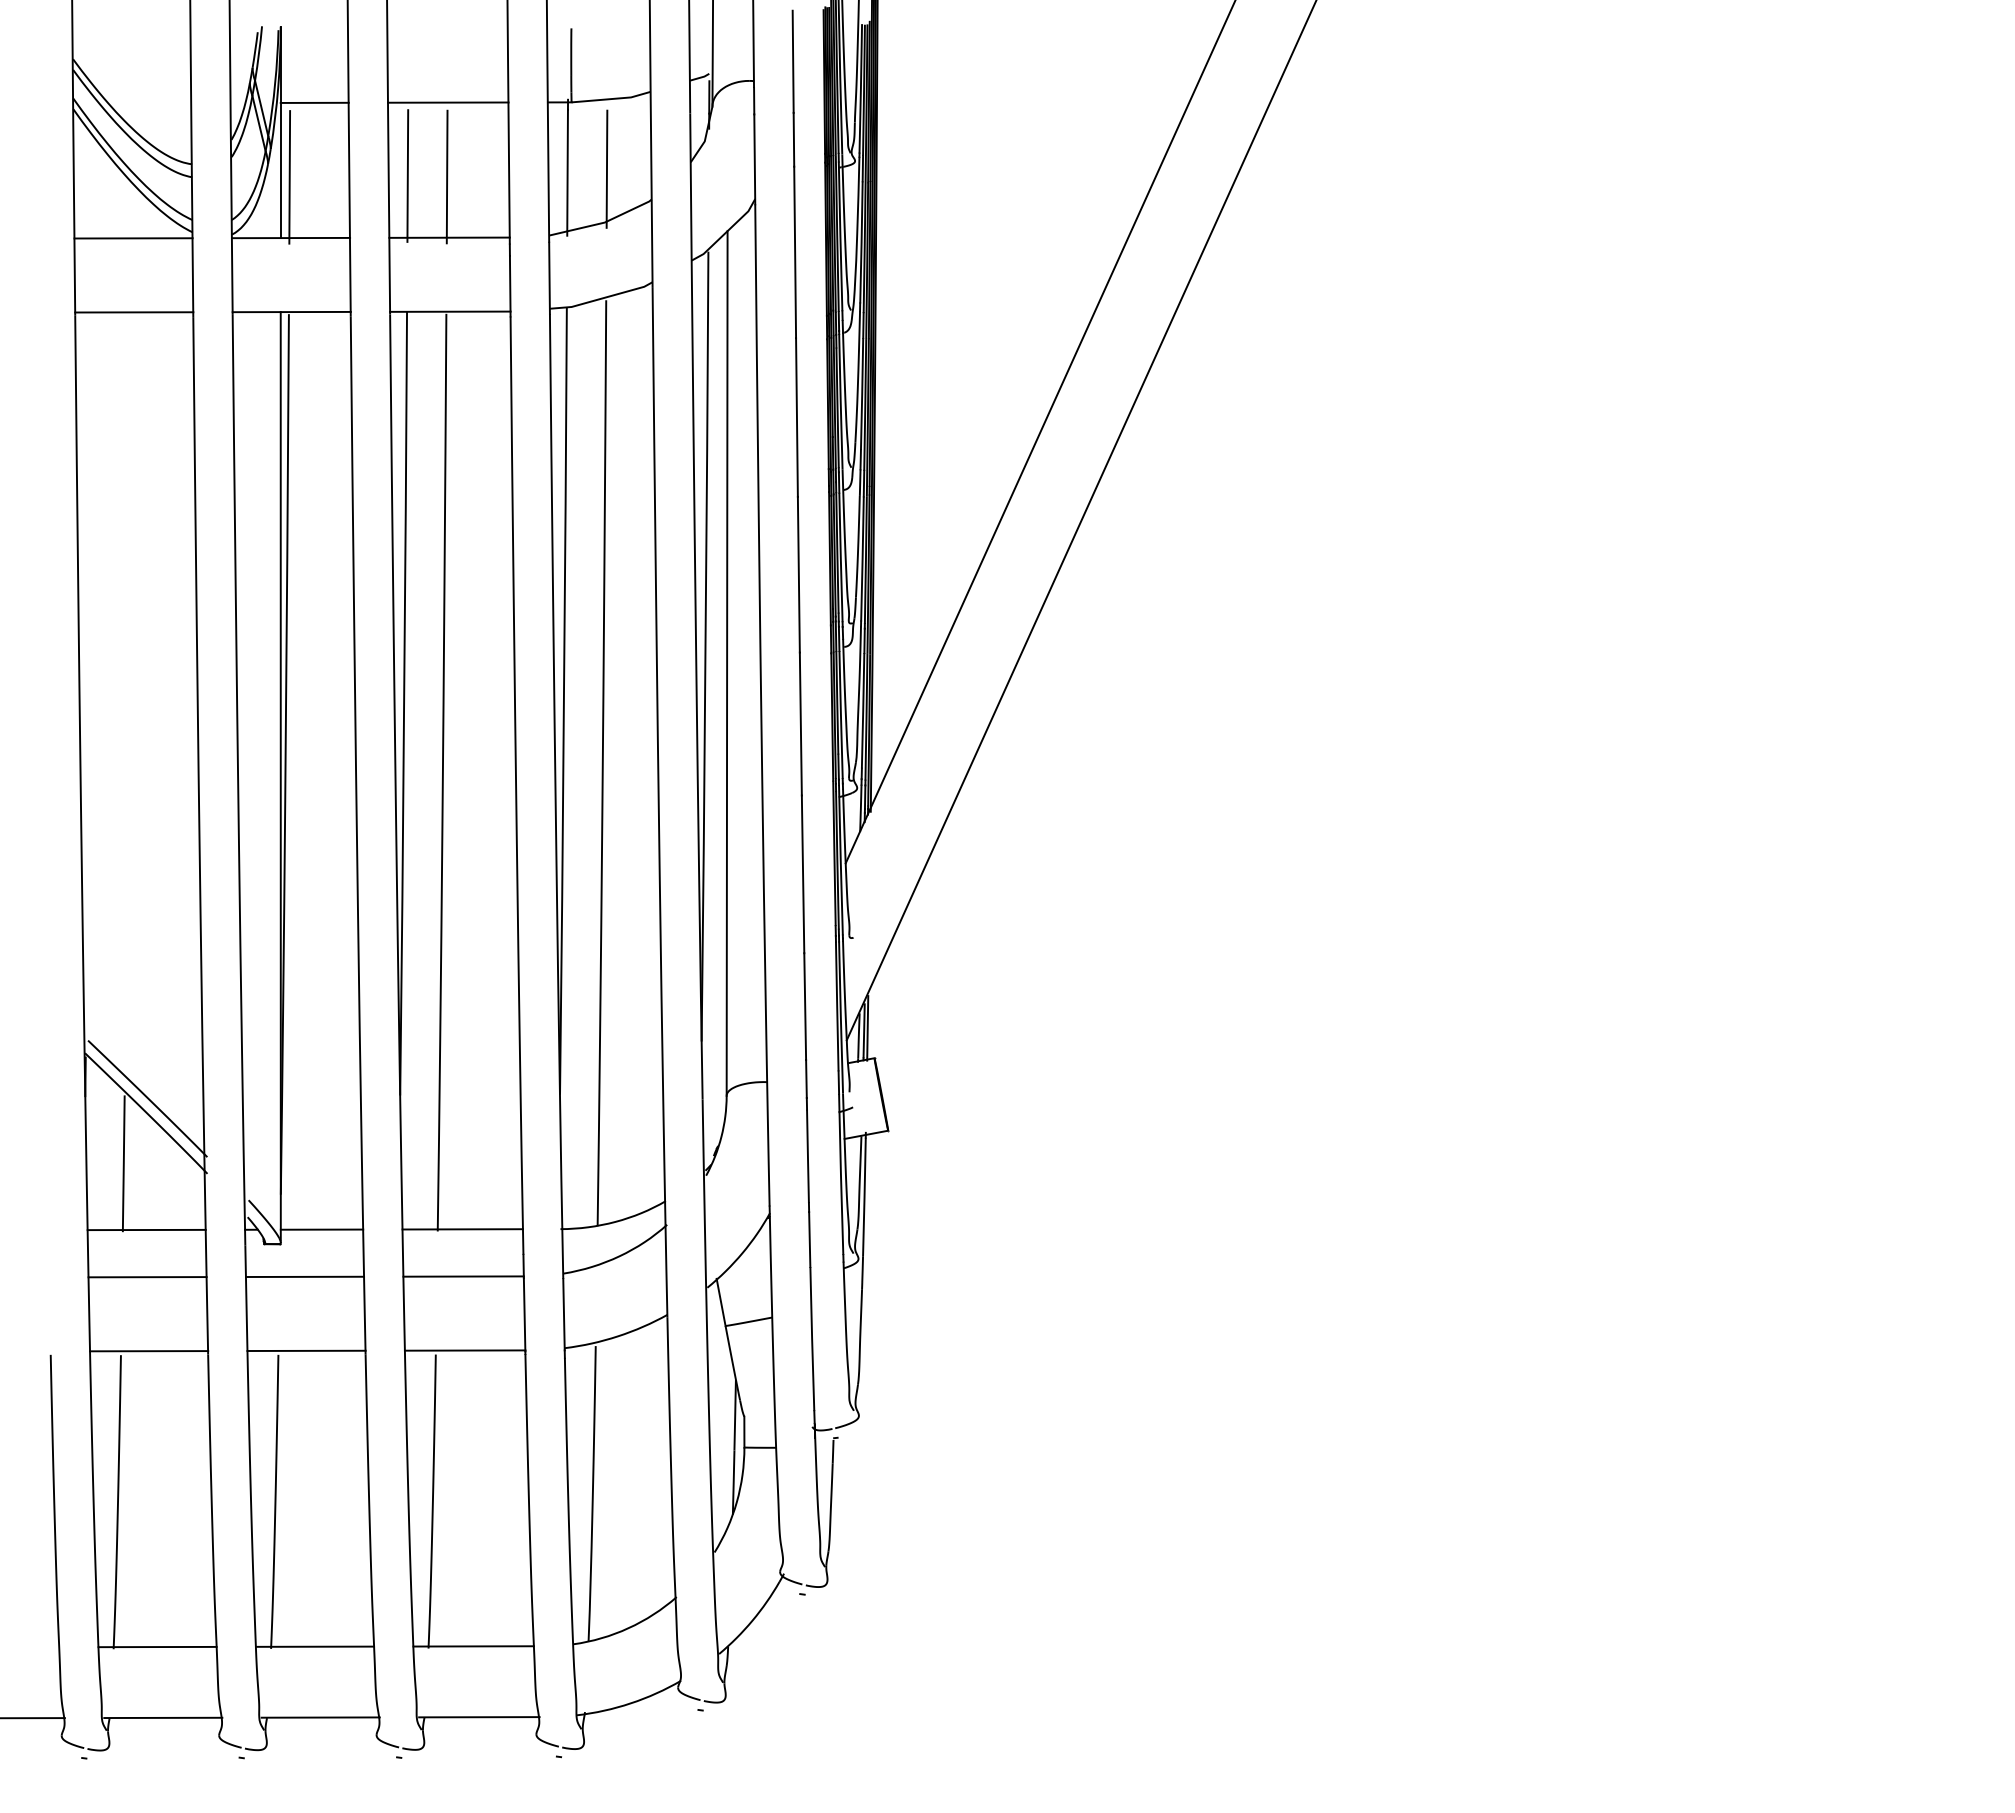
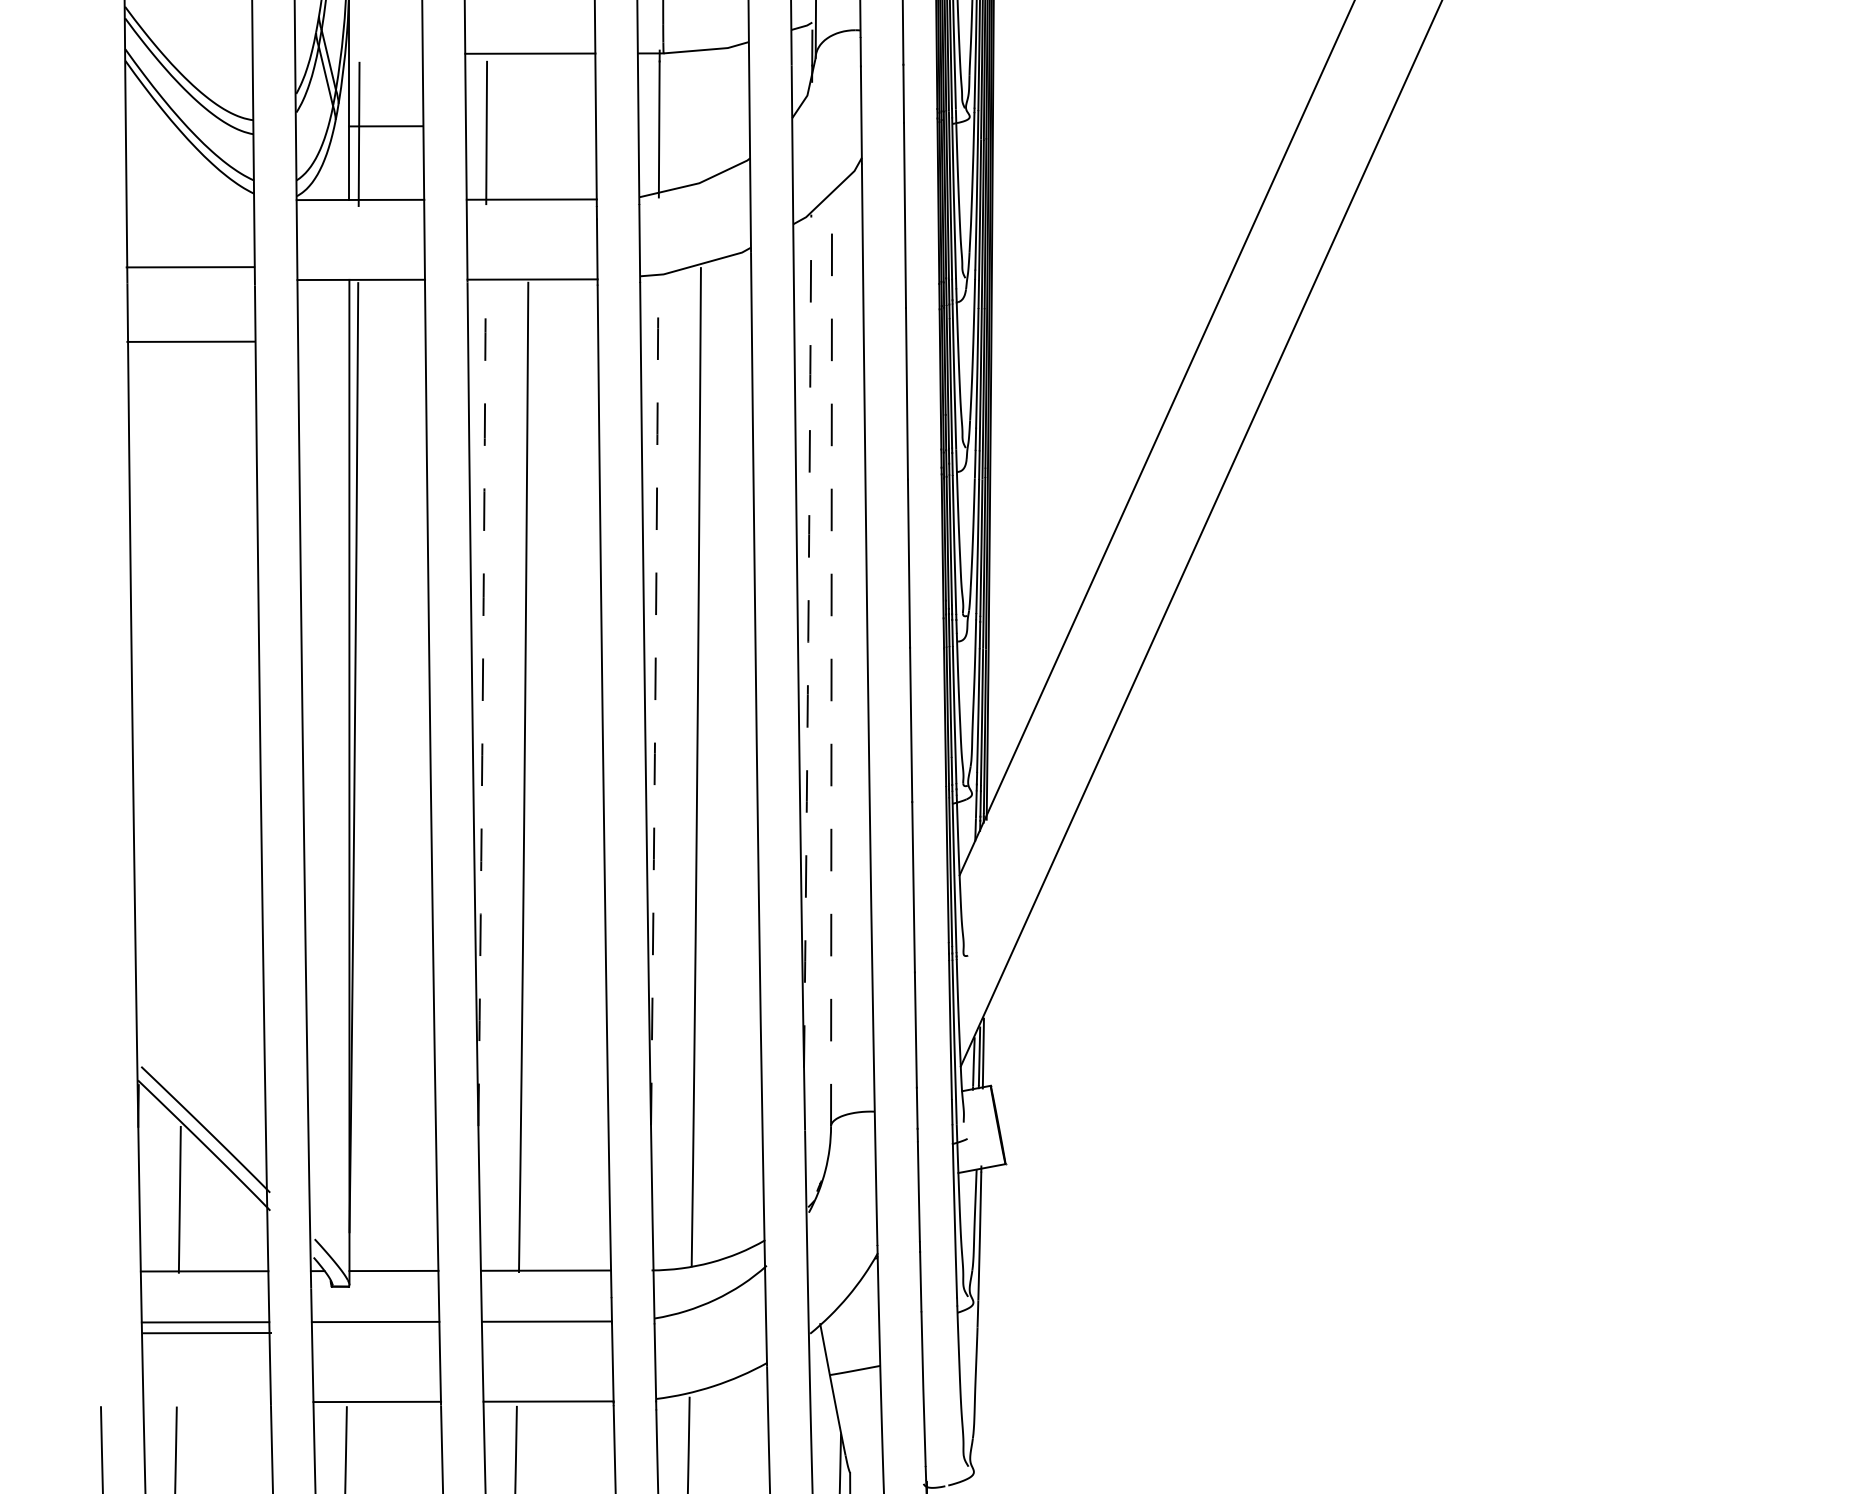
line: (314, 102) -> (385, 125), moved
line: (606, 168) -> (701, 124), removed
line: (446, 176) -> (528, 133), removed
line: (133, 238) -> (190, 267), moved
line: (134, 312) -> (191, 341), moved
arc: (705, 646) -> (808, 641), solid -> dashed
line: (727, 662) -> (831, 658), solid -> dashed
arc: (564, 701) -> (655, 700), solid -> dashed
arc: (404, 703) -> (483, 702), solid -> dashed
line: (149, 1351) -> (207, 1333), moved

